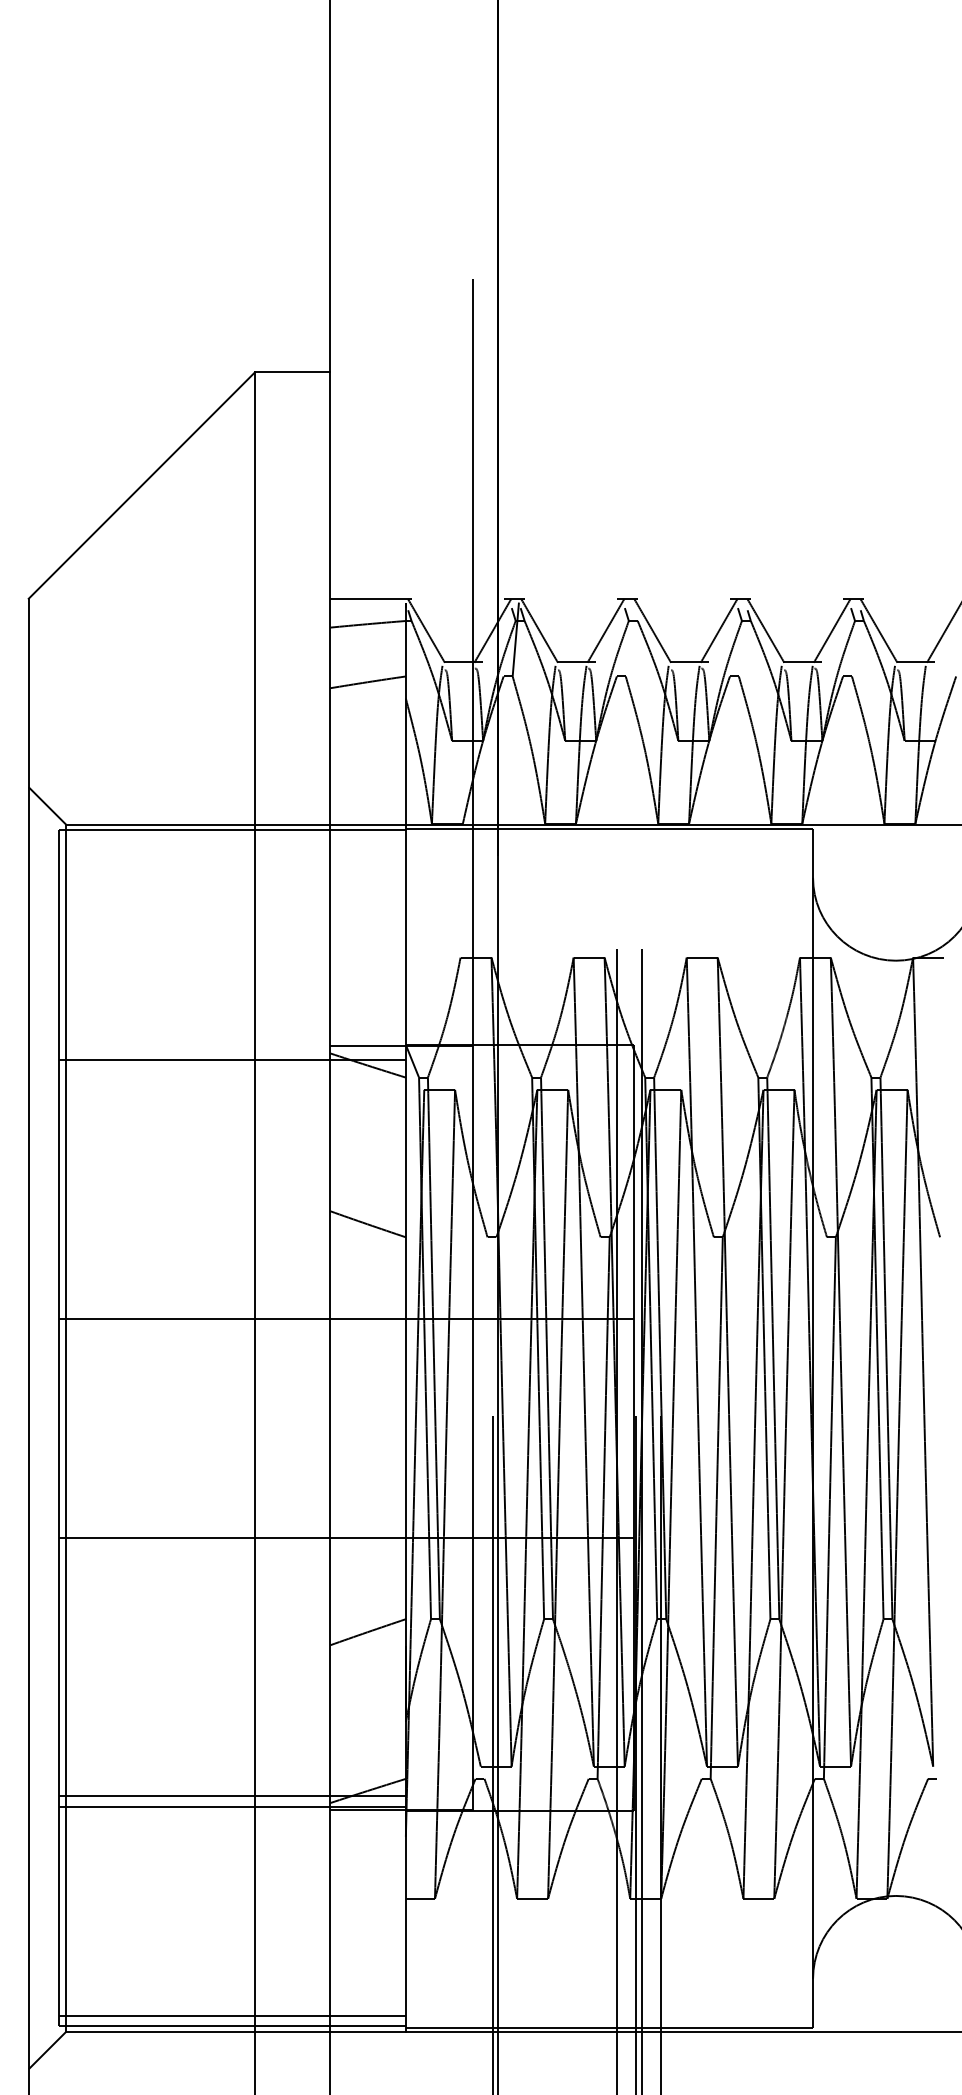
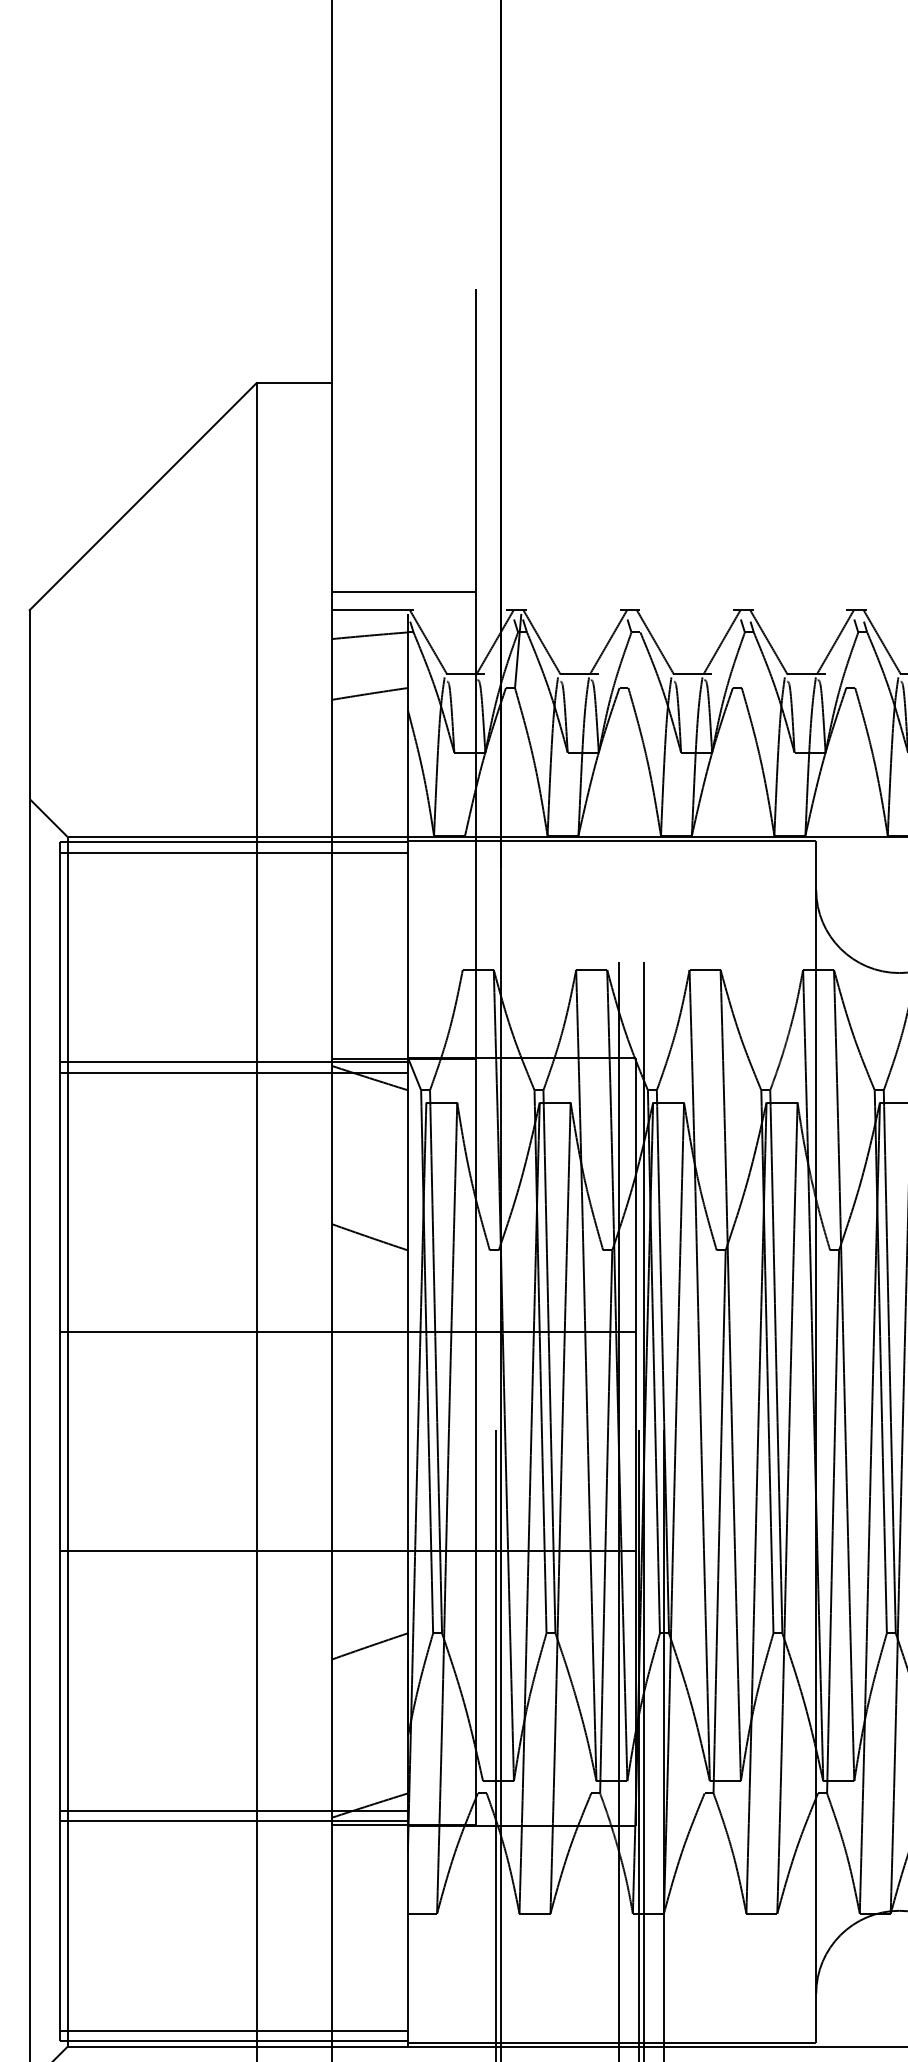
line: (401, 580) -> (403, 591), added
line: (231, 840) -> (233, 852), added
line: (231, 1049) -> (233, 1062), added

